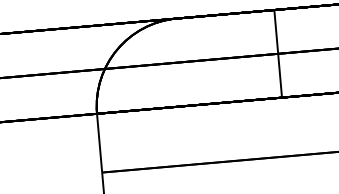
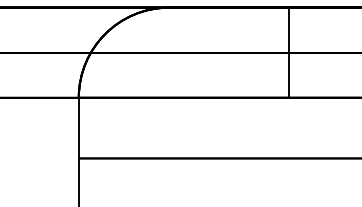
line: (278, 53) -> (289, 52), moved

